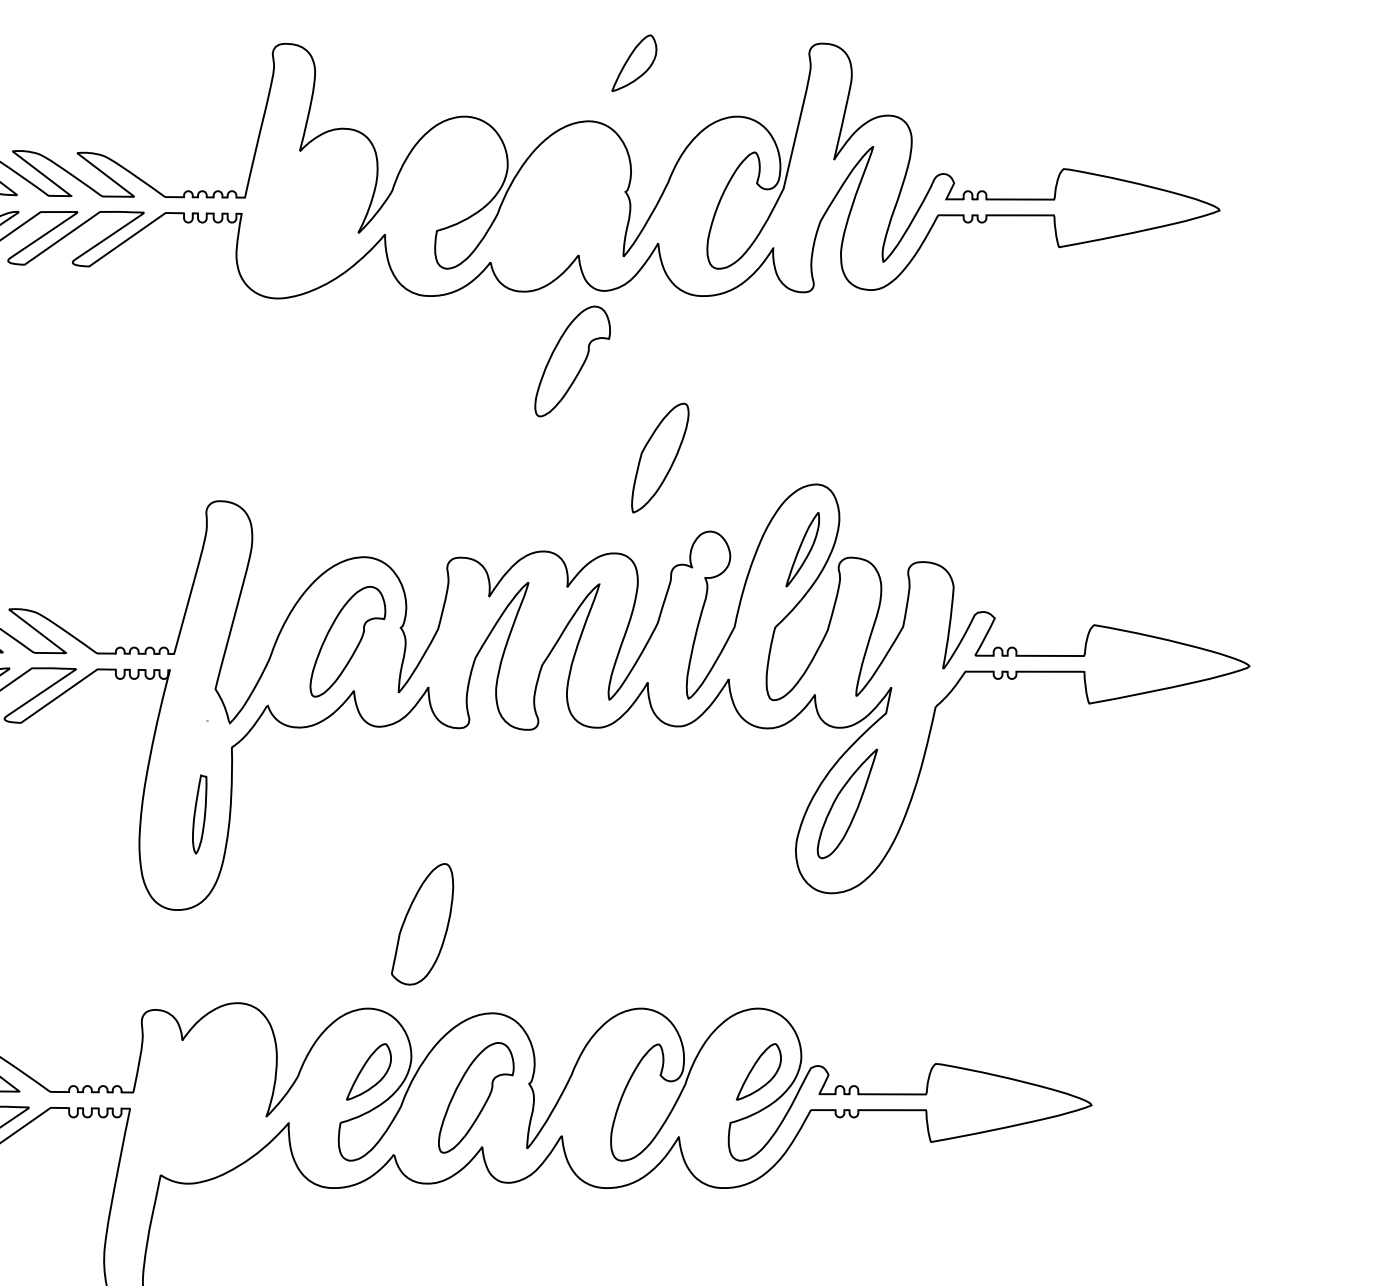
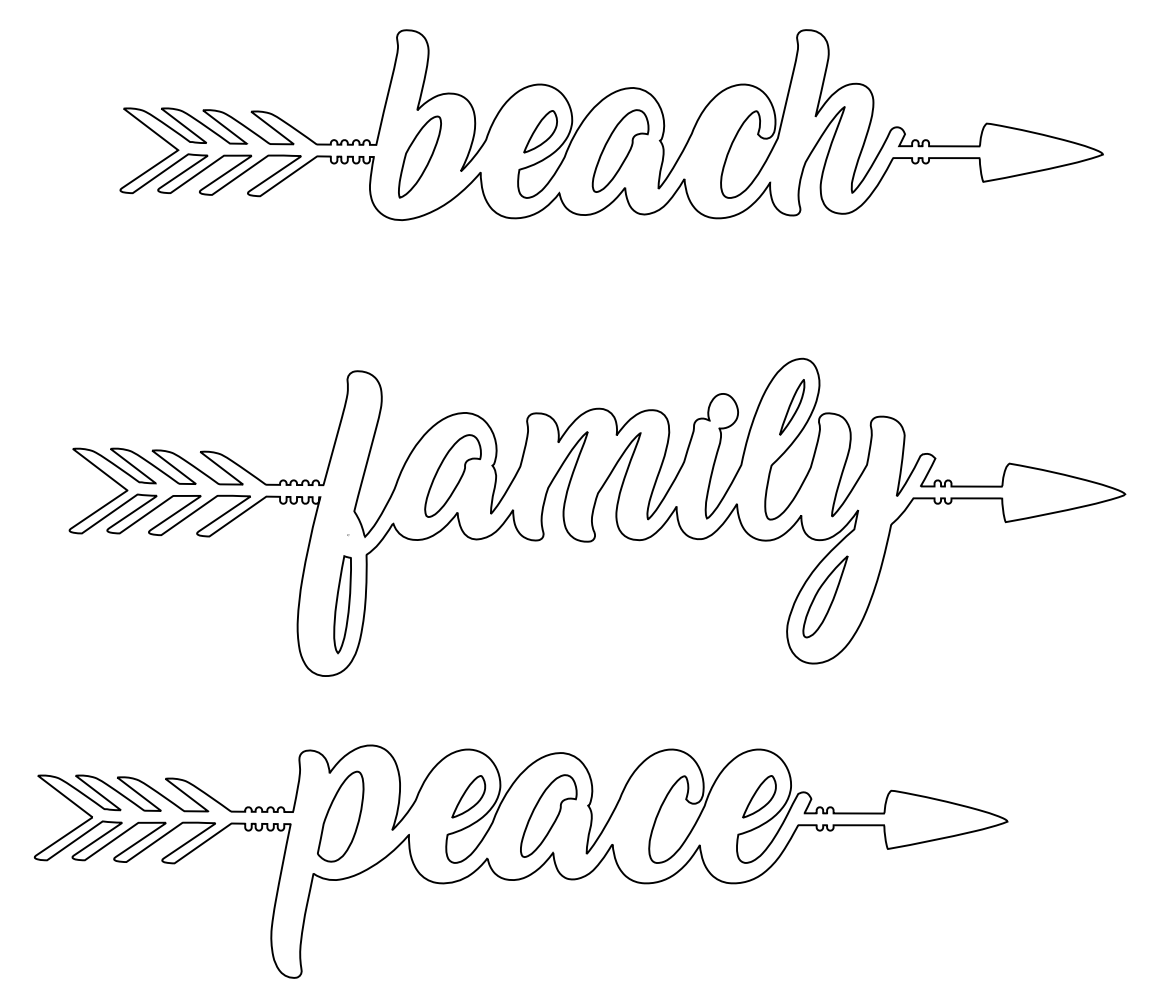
part: (634, 62) -> (540, 131), moved
part: (572, 360) -> (620, 150), moved
part: (659, 457) -> (419, 156), moved
part: (199, 814) -> (342, 604), size x1.67
part: (422, 924) -> (340, 816), moved

